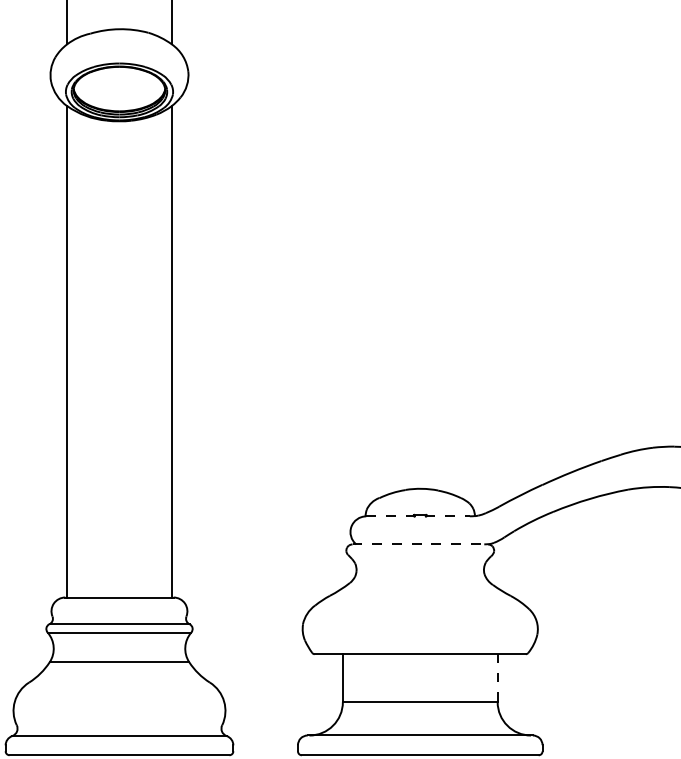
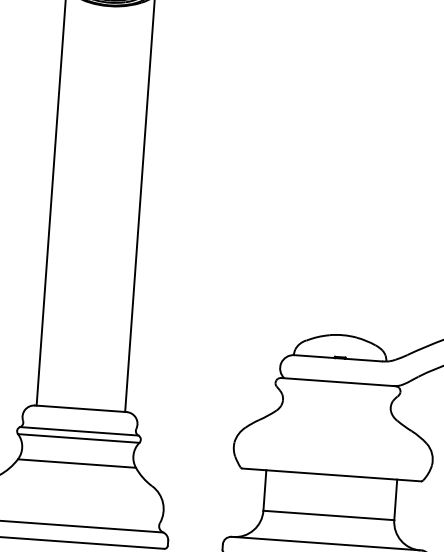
line: (418, 516) -> (338, 358), dashed -> solid
line: (420, 544) -> (338, 382), dashed -> solid
line: (497, 678) -> (395, 500), dashed -> solid

